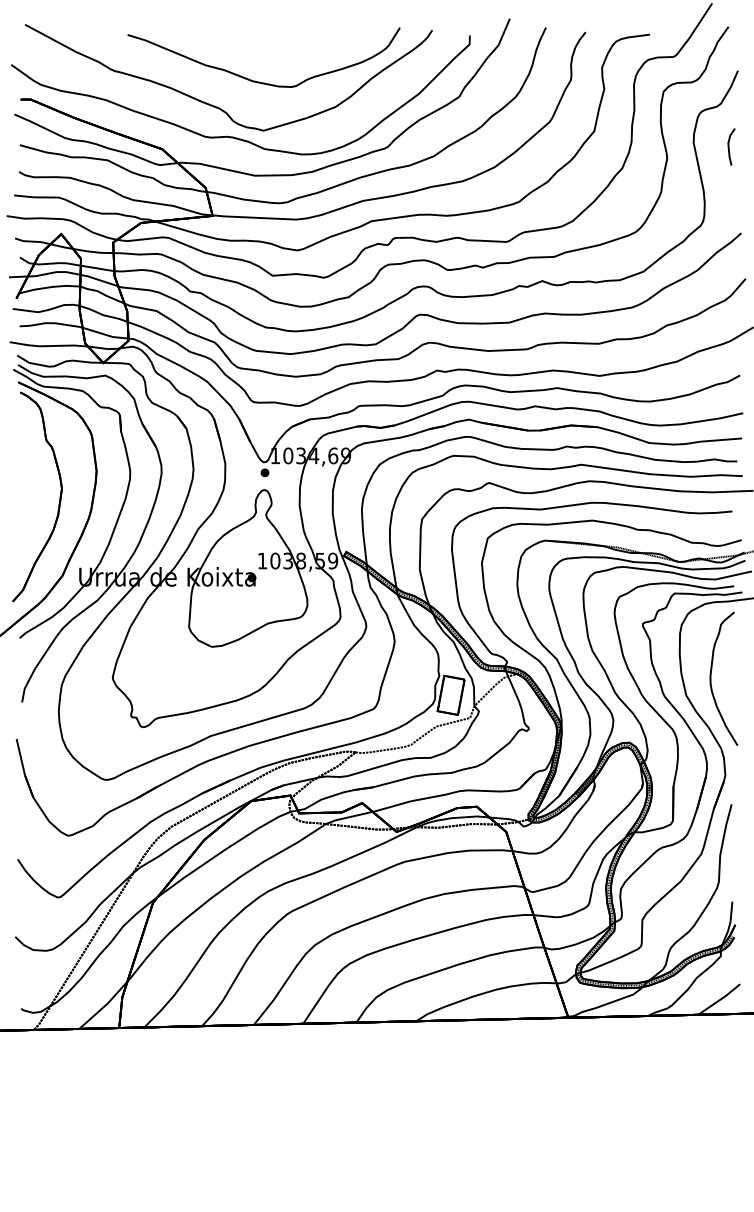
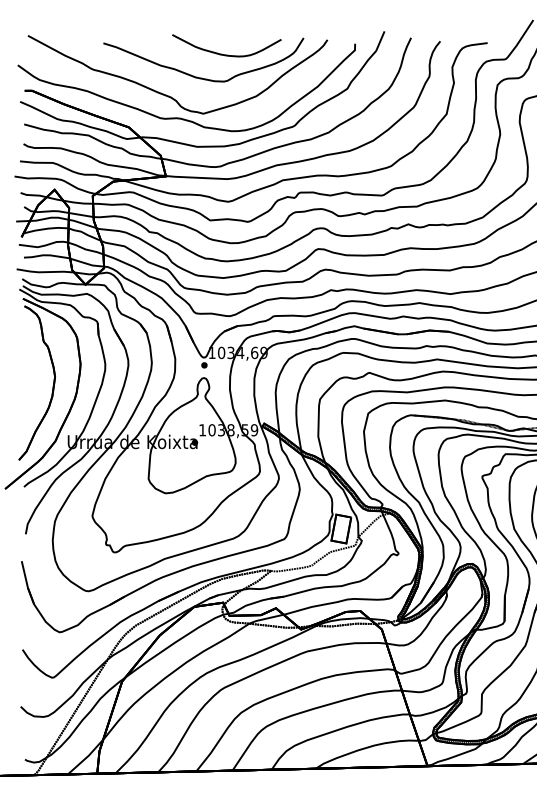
curve: (295, 50) -> (226, 54), added

